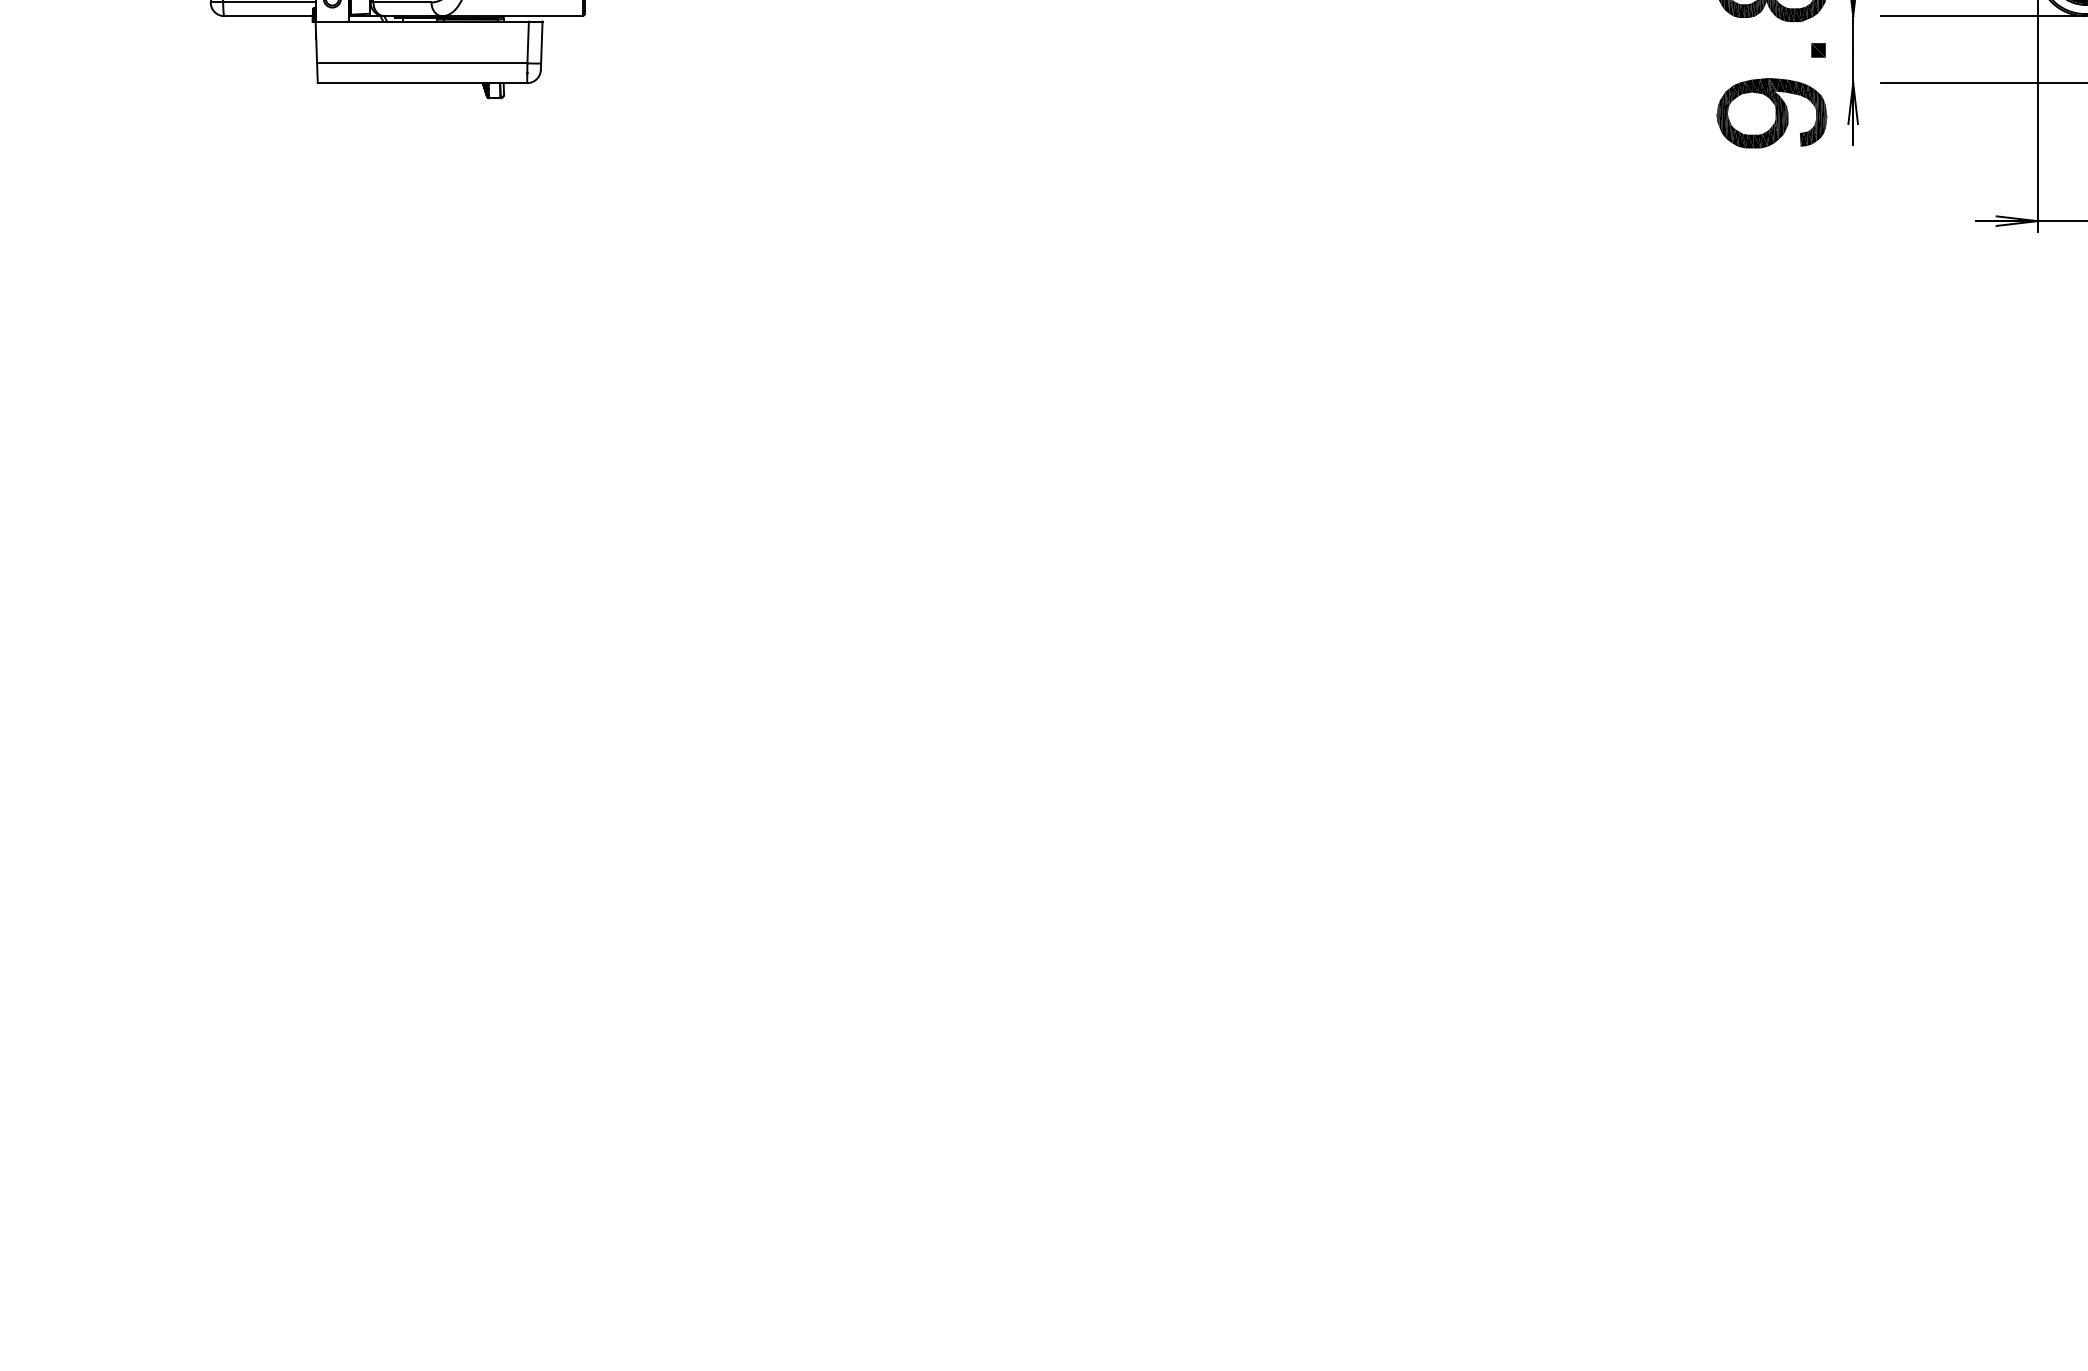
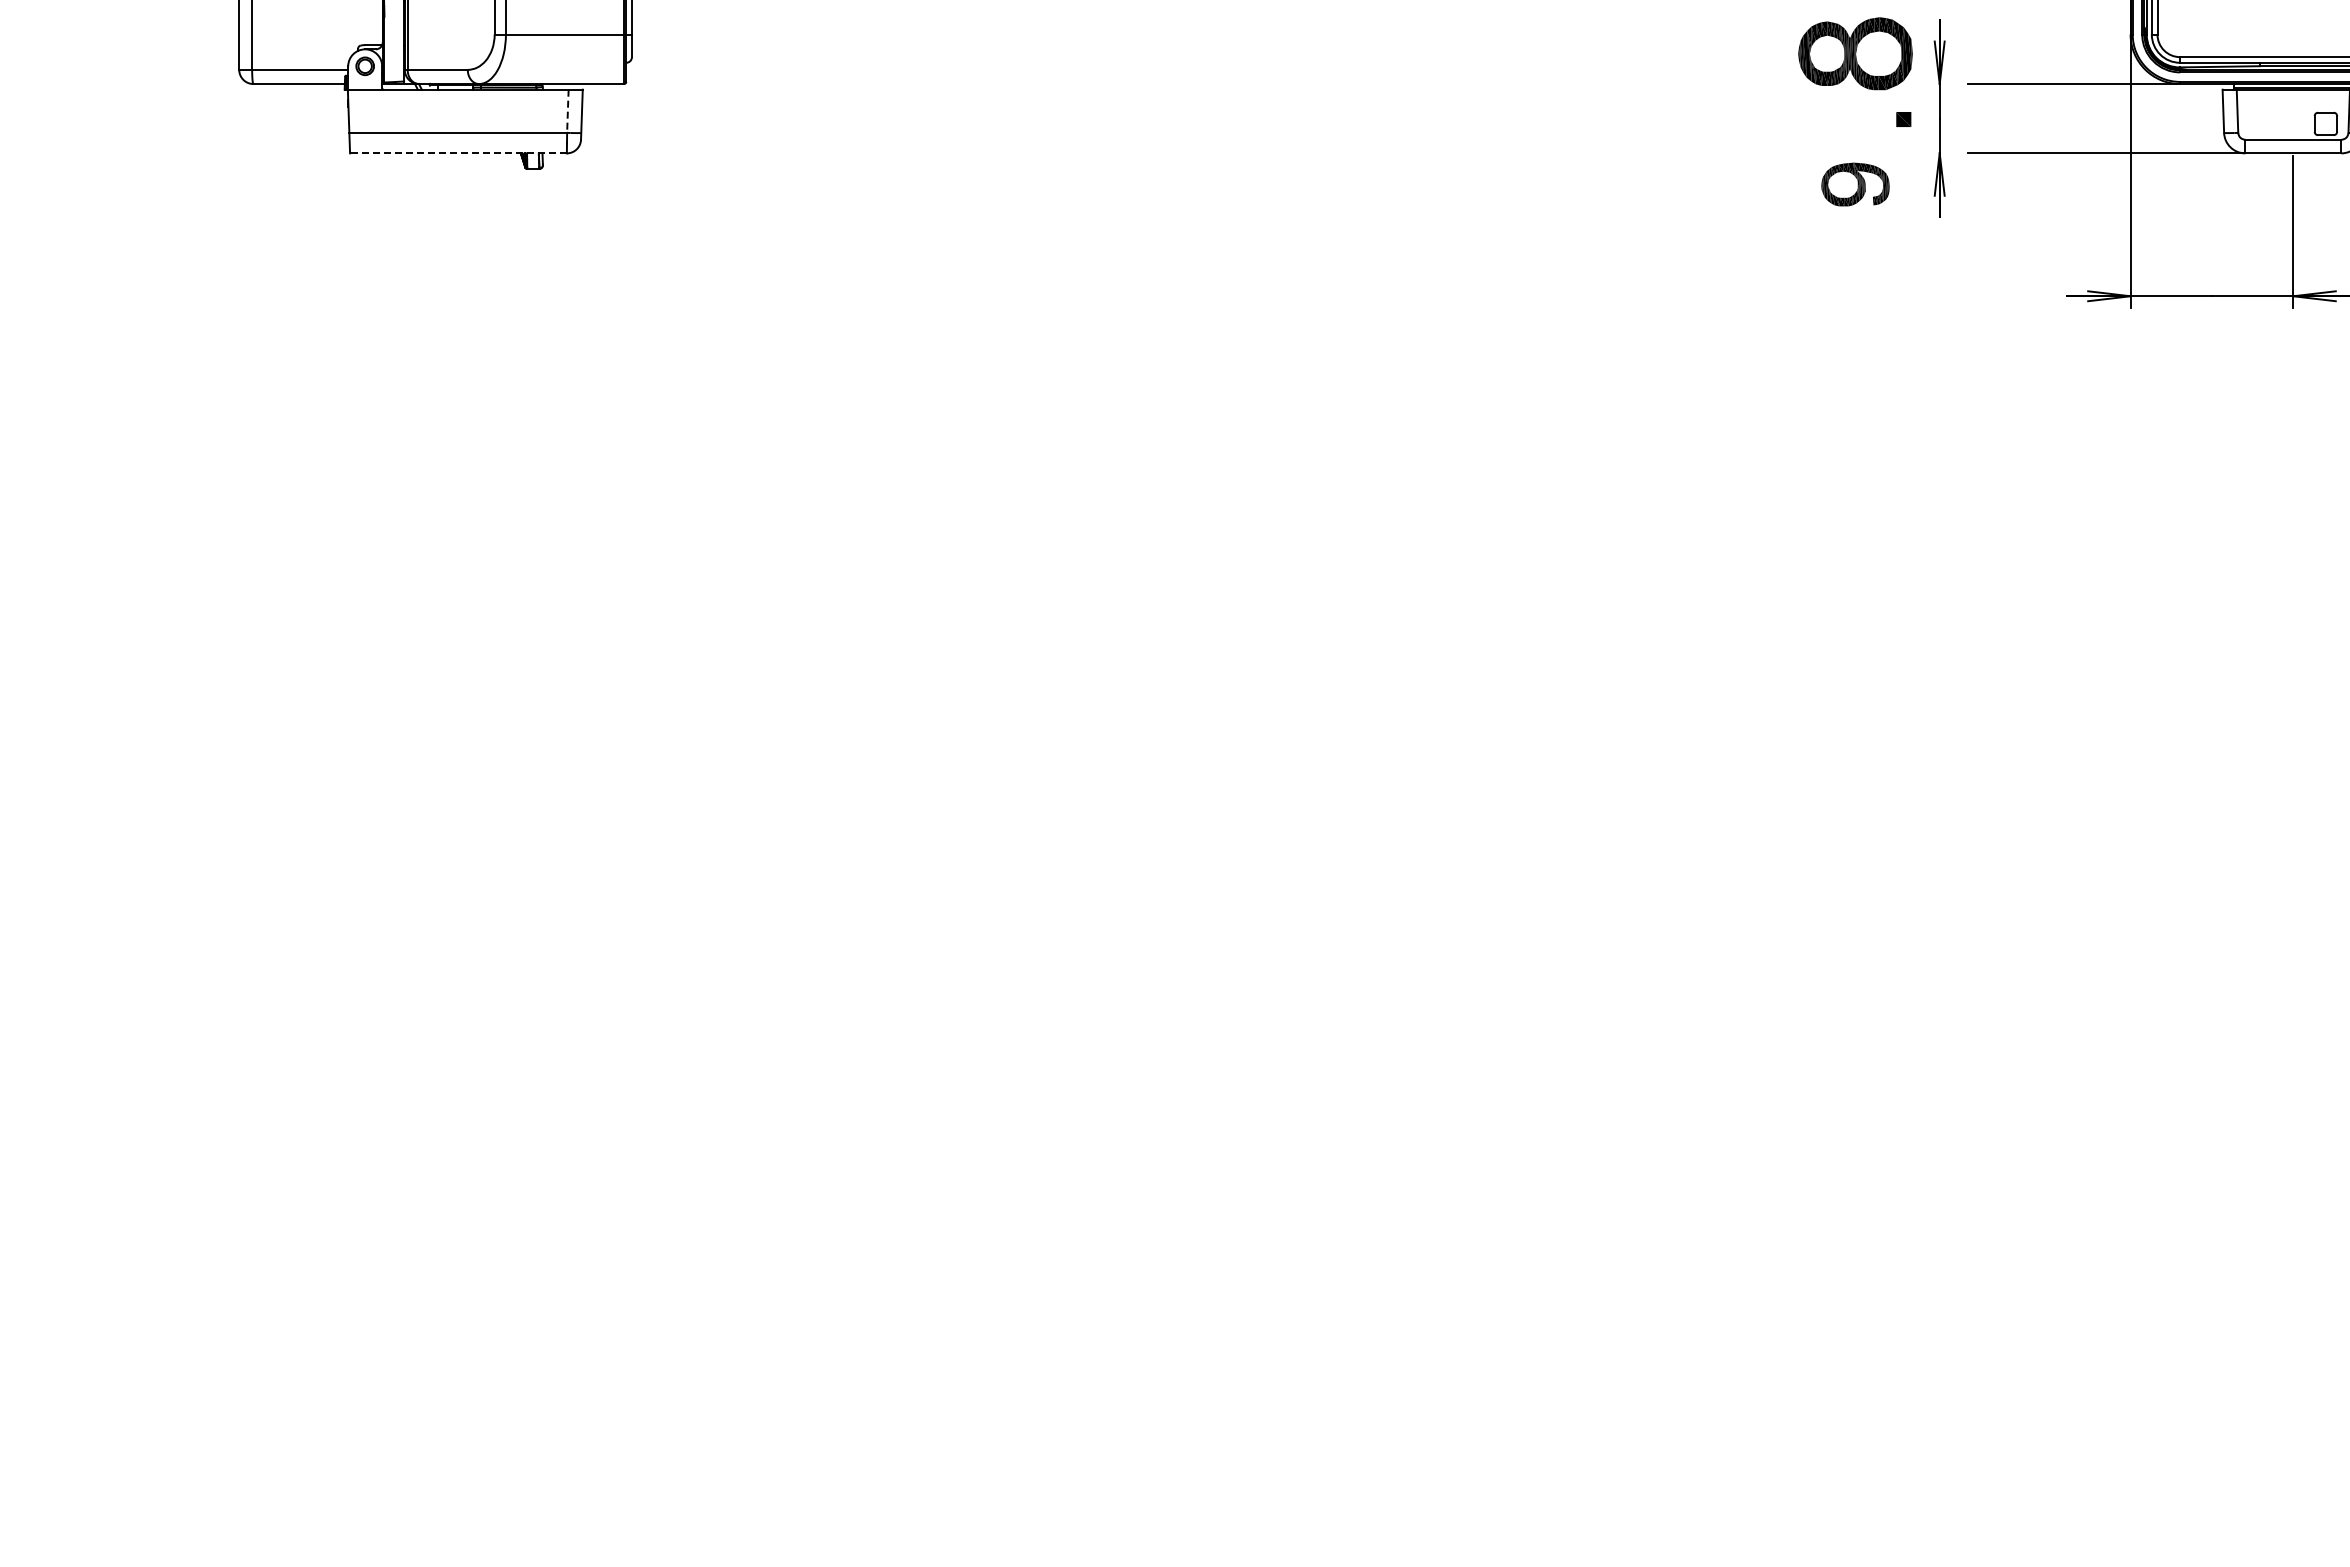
line: (527, 42) -> (567, 111), solid -> dashed
line: (421, 83) -> (457, 153), solid -> dashed
part: (1771, 113) -> (1855, 184), size x0.6

